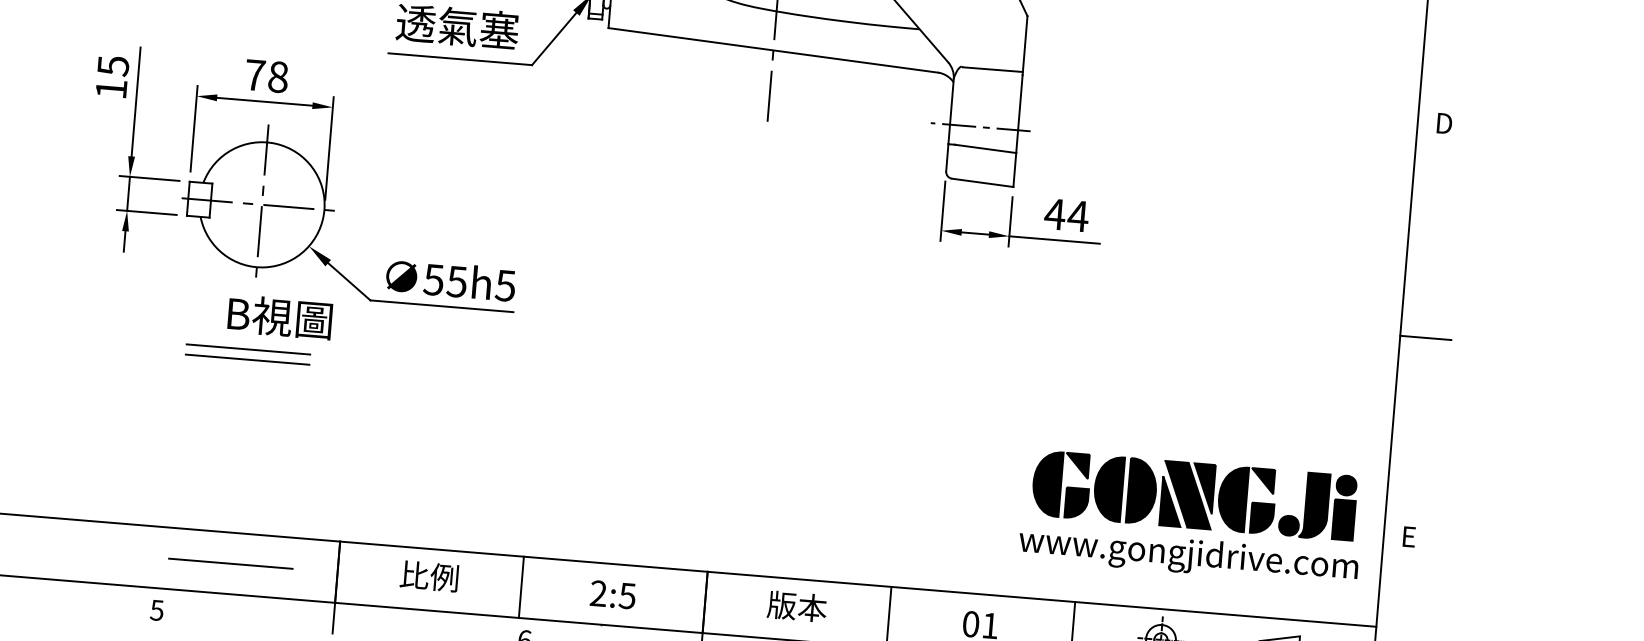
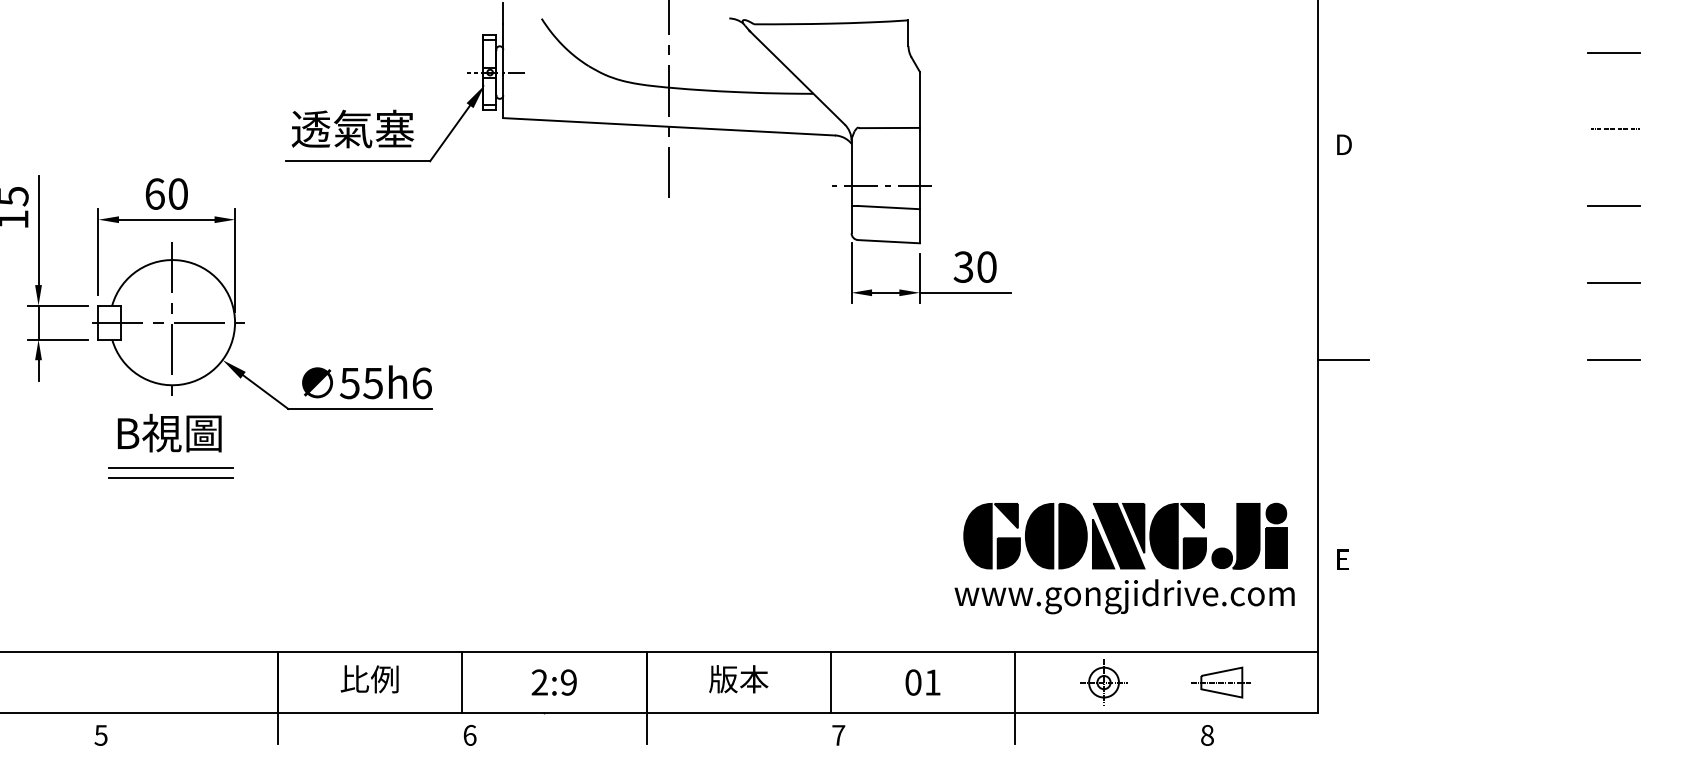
text: (266, 75) -> (166, 193), 78 -> 60
text: (1066, 214) -> (975, 266), 44 -> 30
text: (505, 285) -> (421, 383), 55h5 -> 55h6
text: (279, 316) -> (169, 432), moved
line: (230, 563) -> (170, 682), removed
text: (627, 595) -> (568, 682), 2:5 -> 2:9

